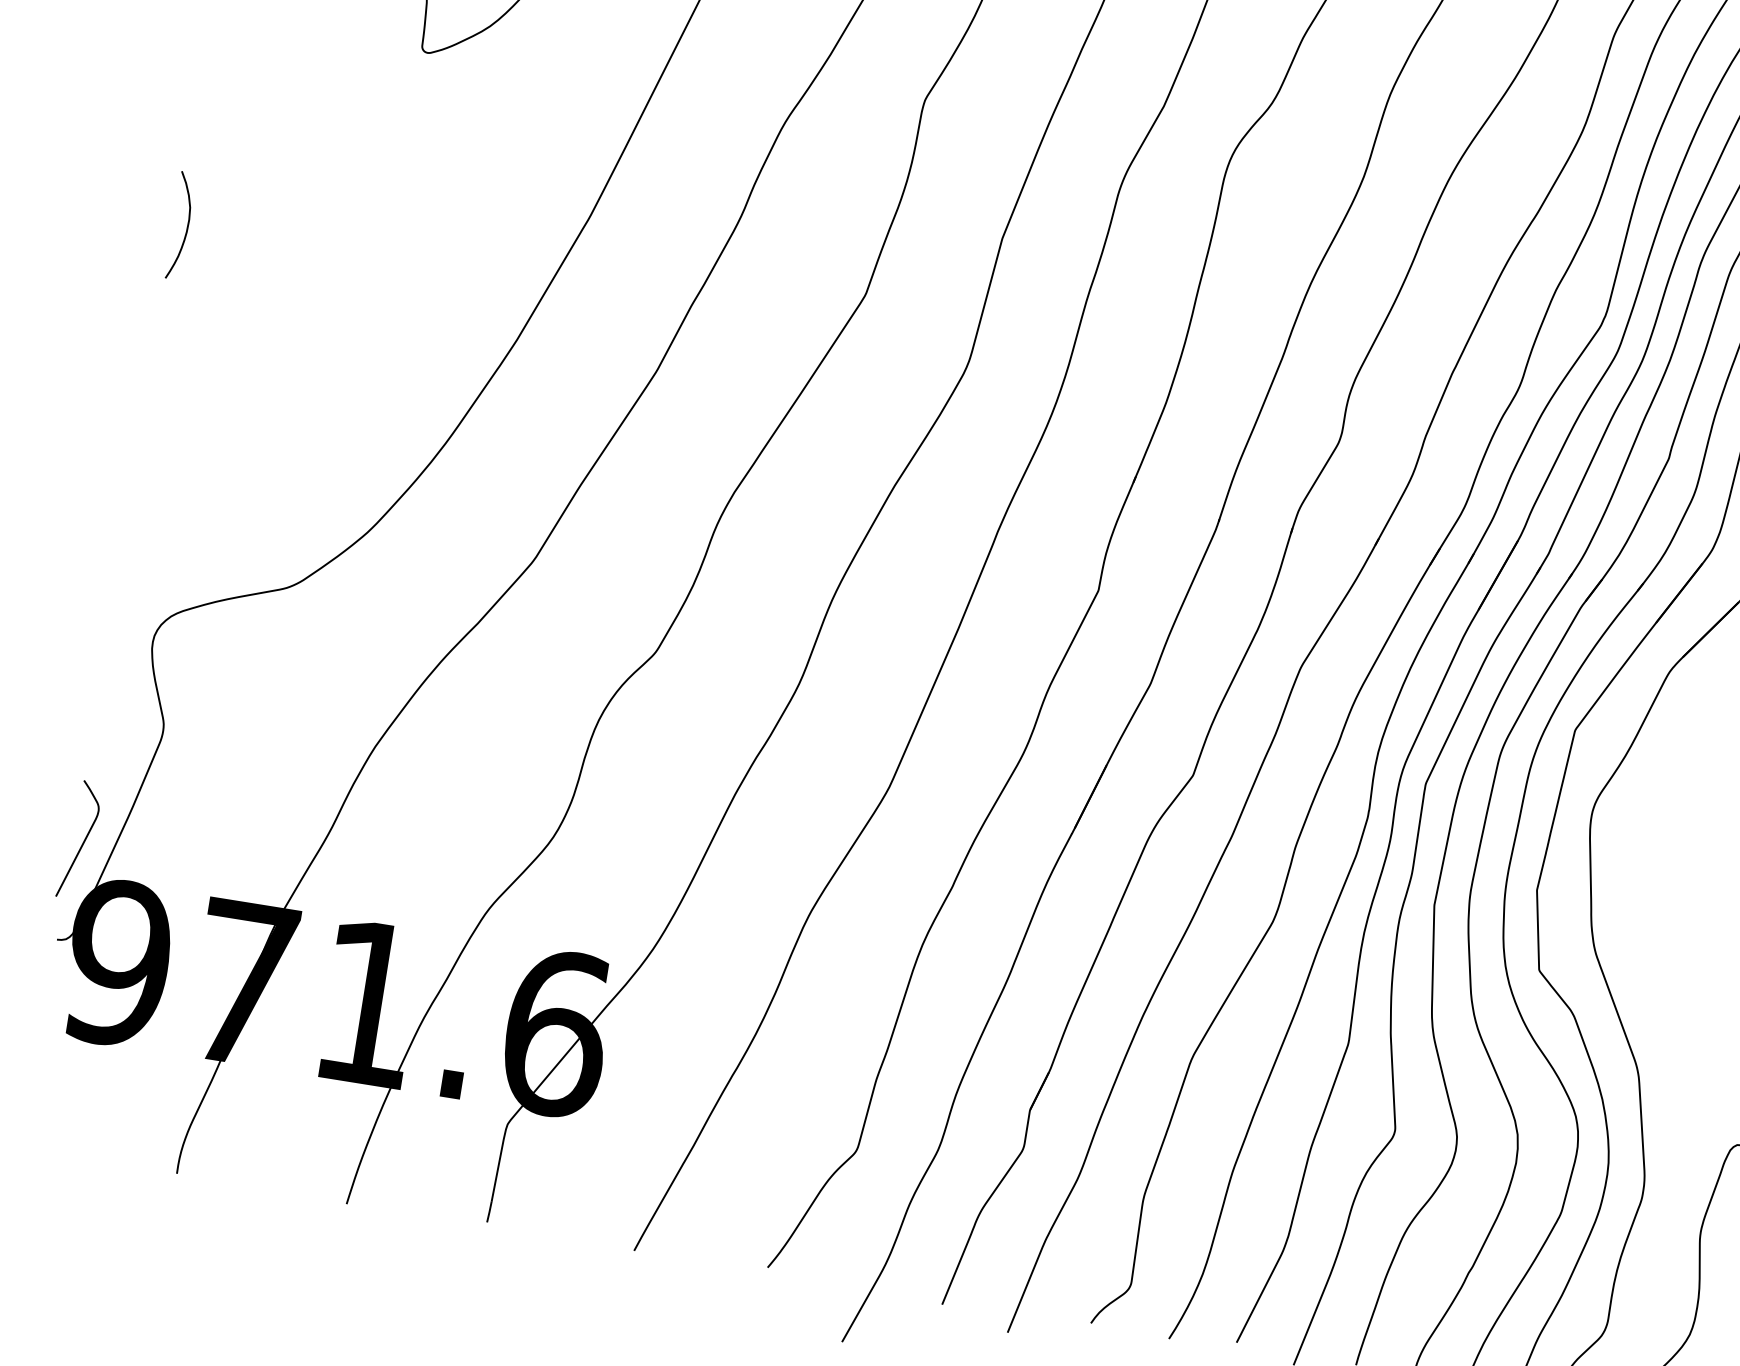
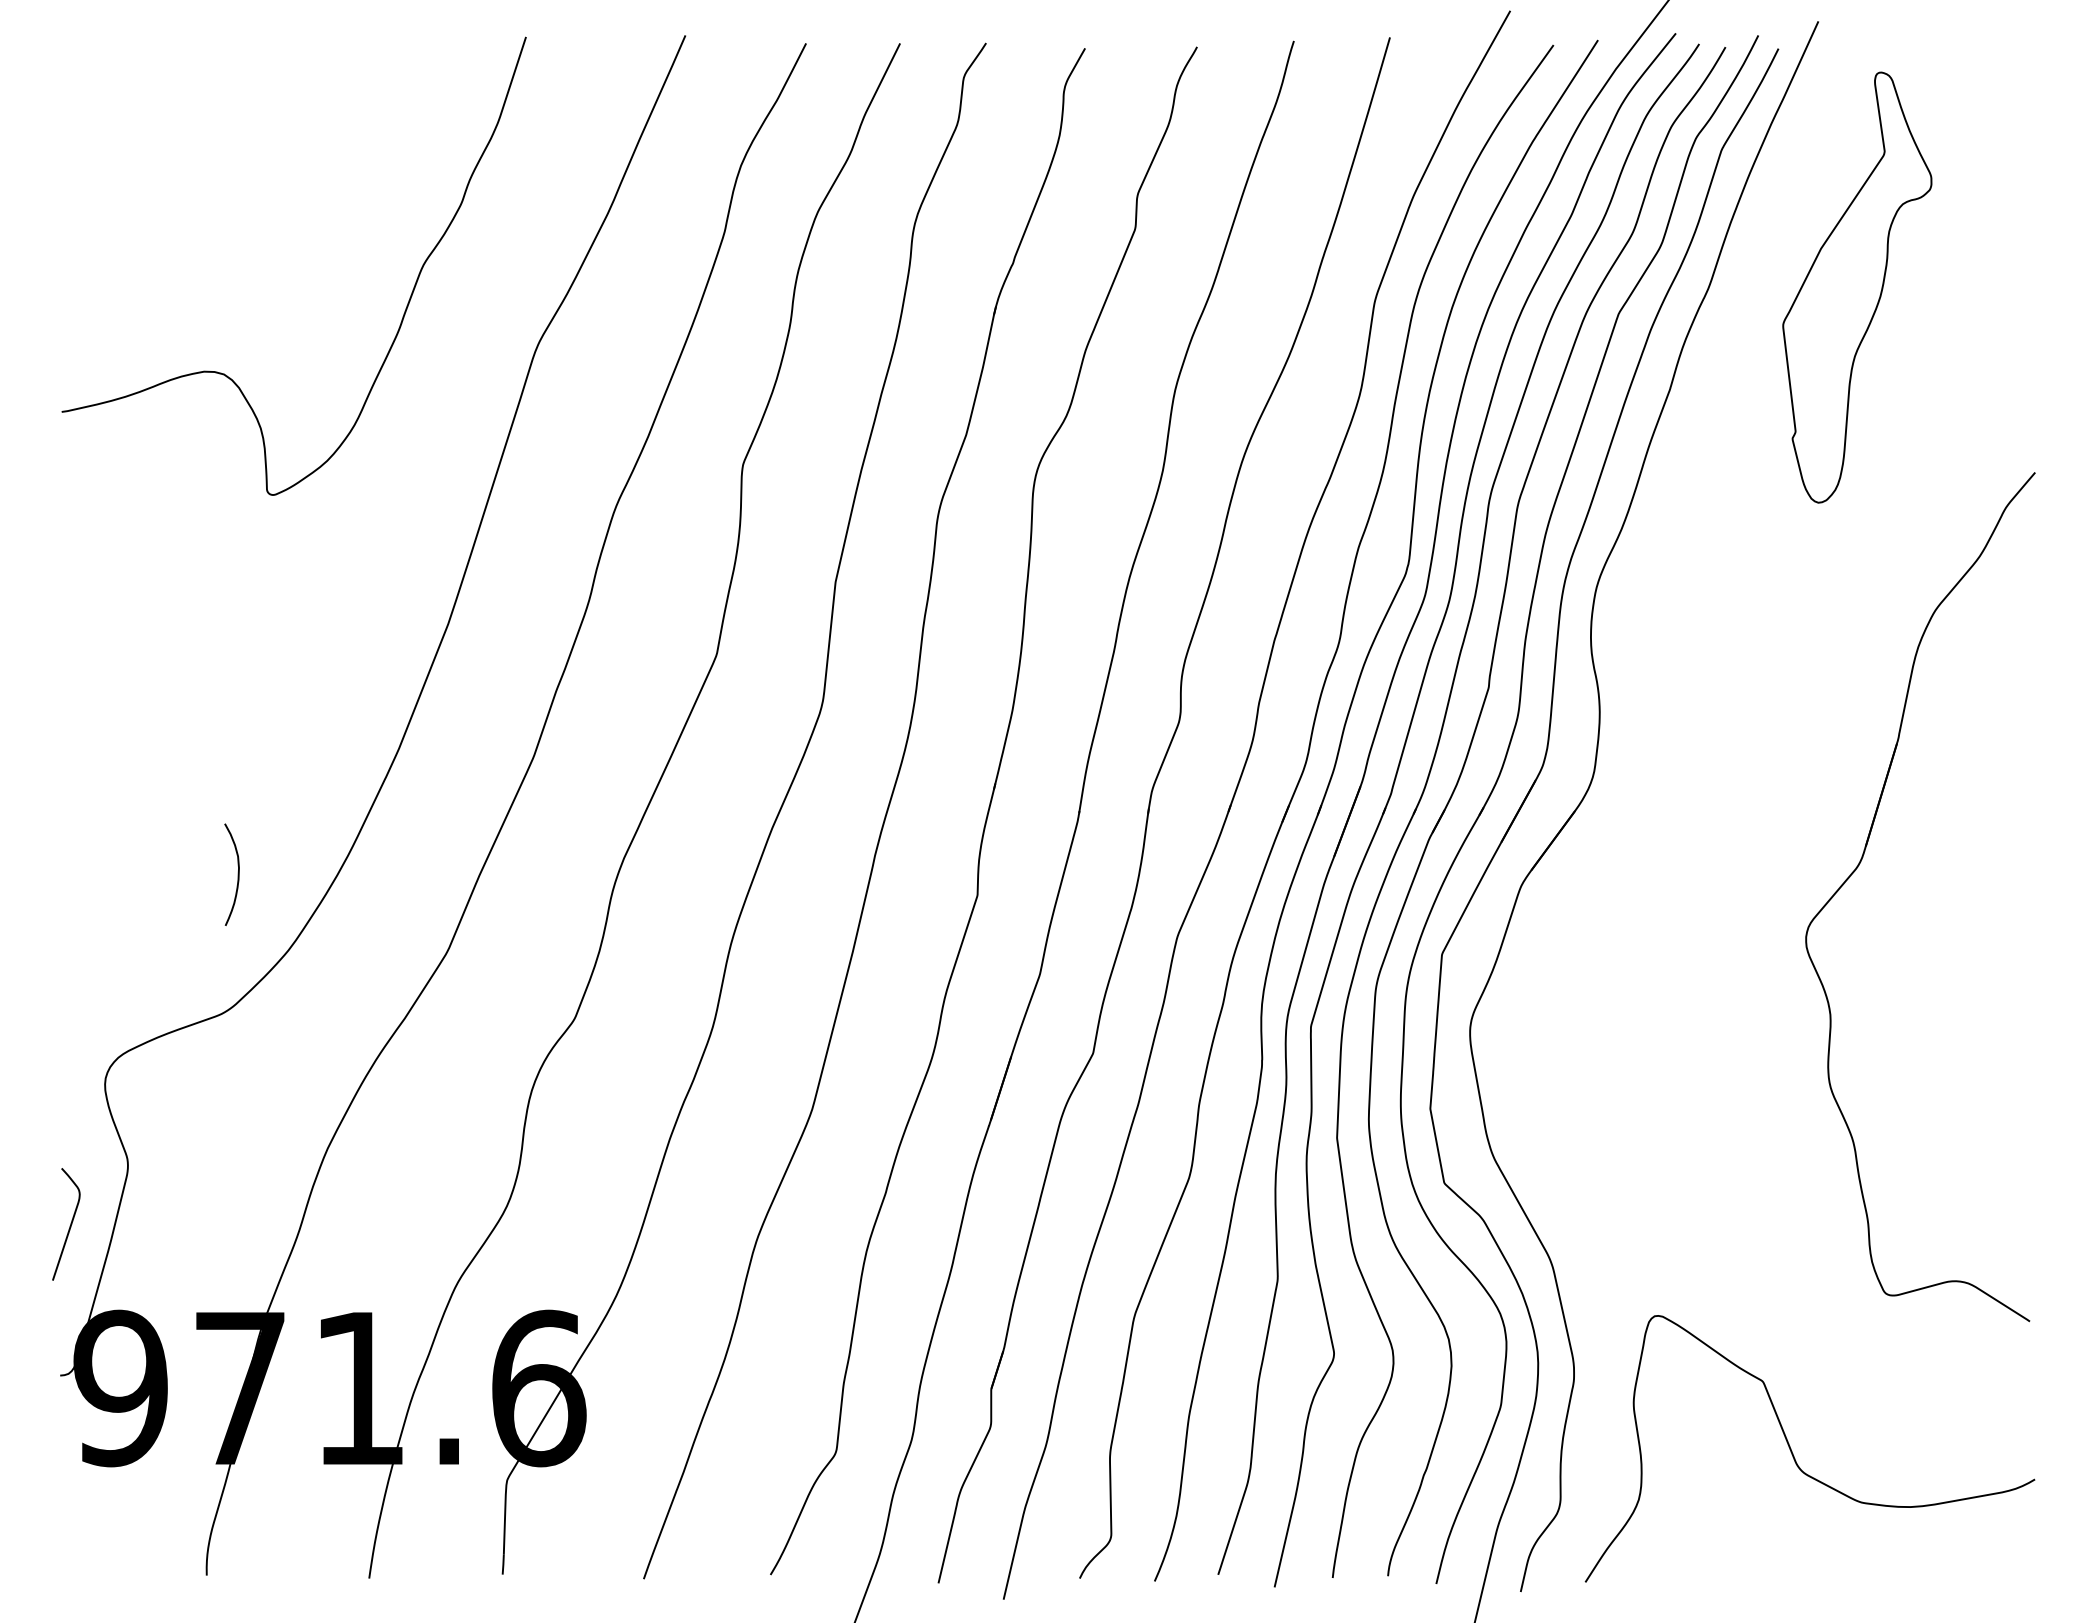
curve: (186, 226) -> (237, 874), moved
curve: (82, 842) -> (69, 1226), moved

